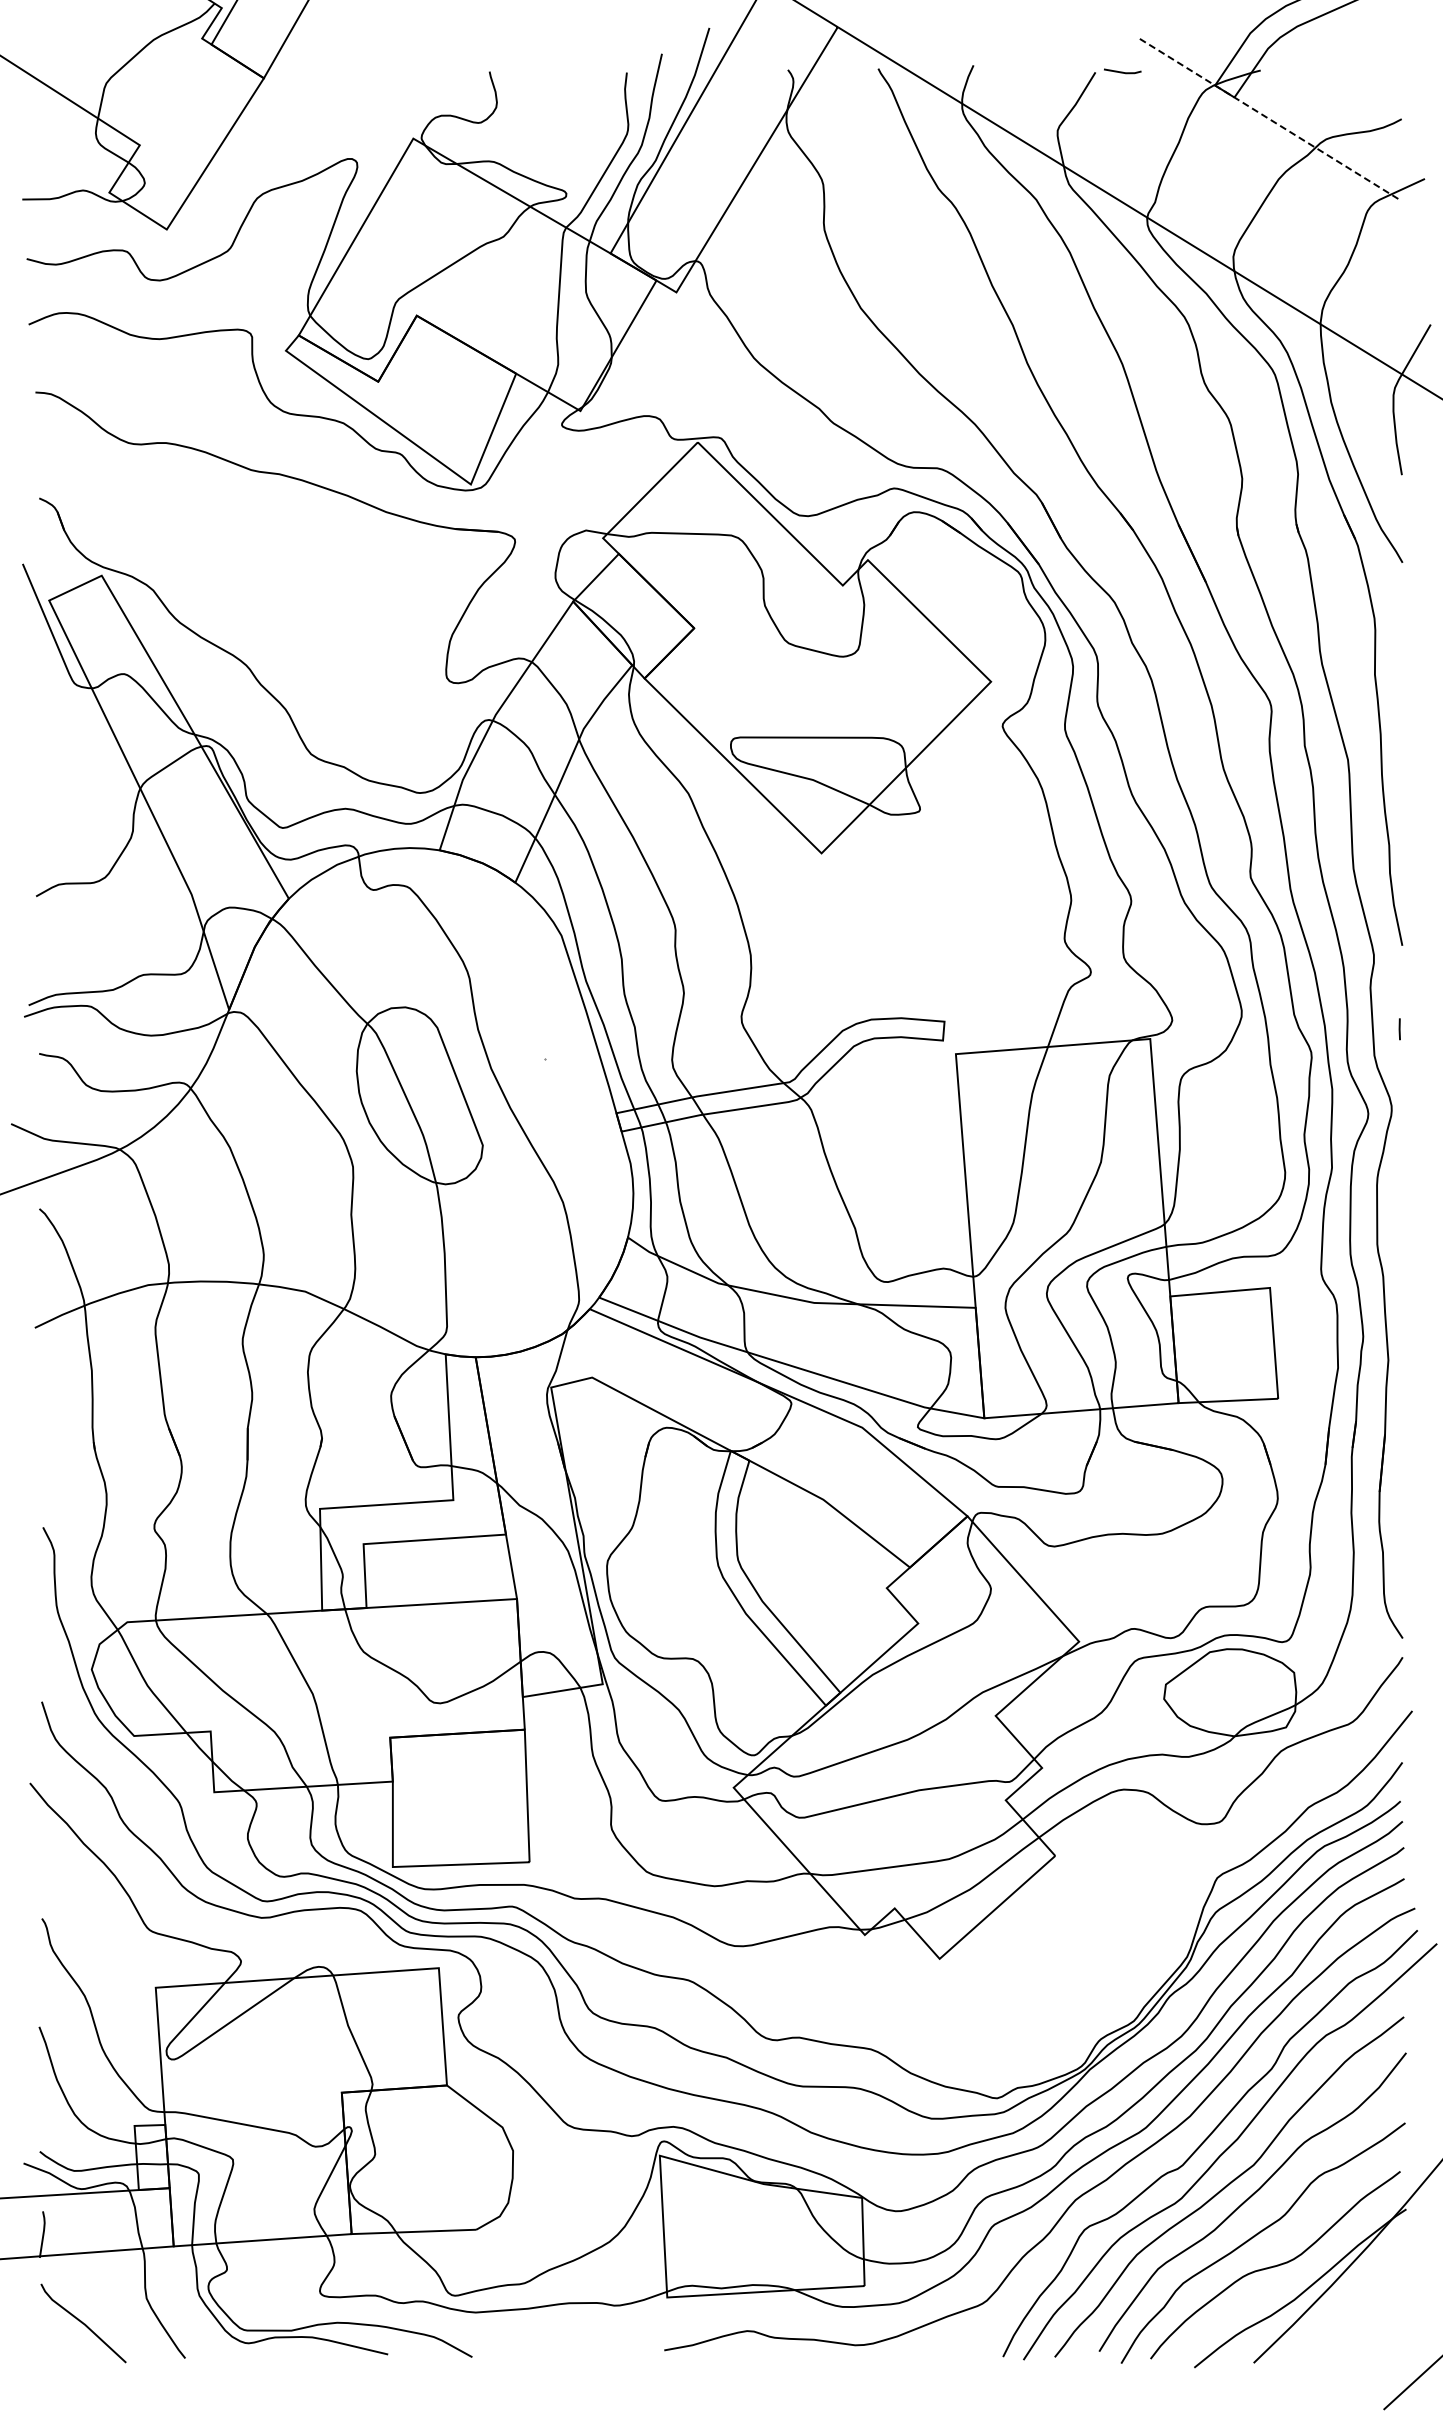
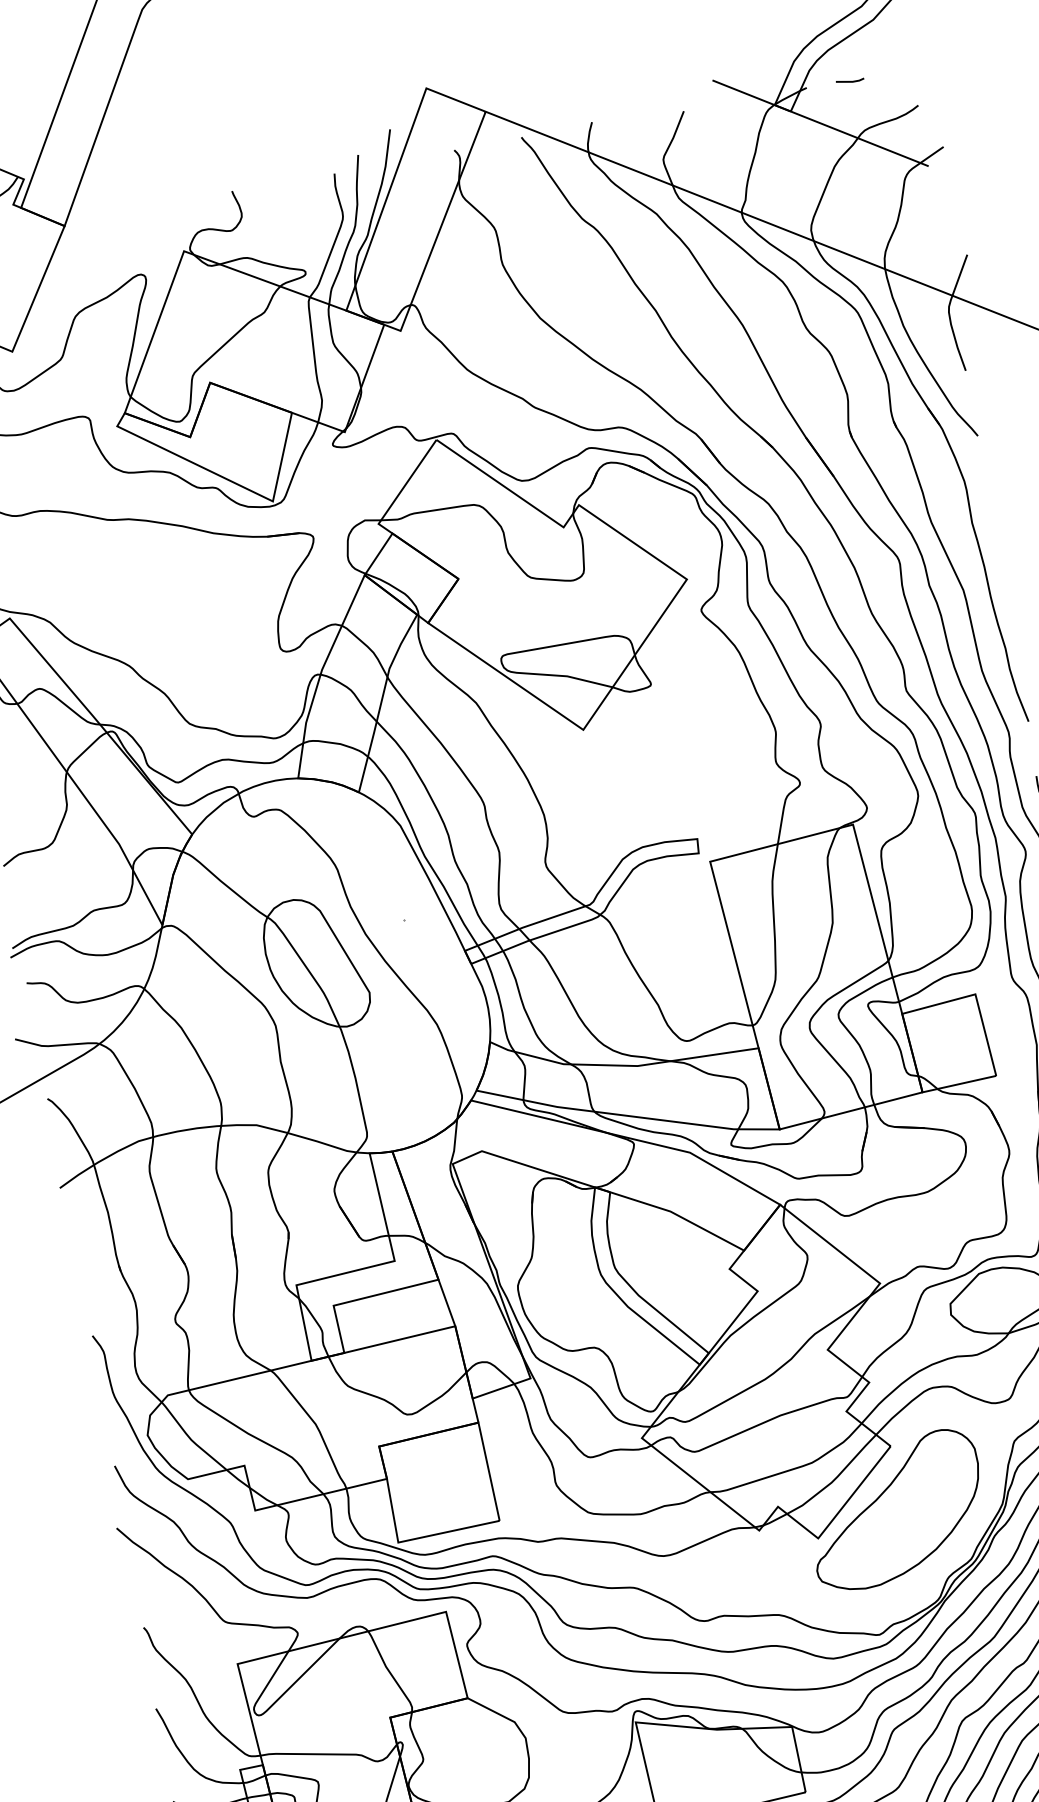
line: (1122, 71) -> (850, 80), moved
line: (1269, 119) -> (819, 123), dashed -> solid
part: (1047, 1940) -> (896, 1510), added

